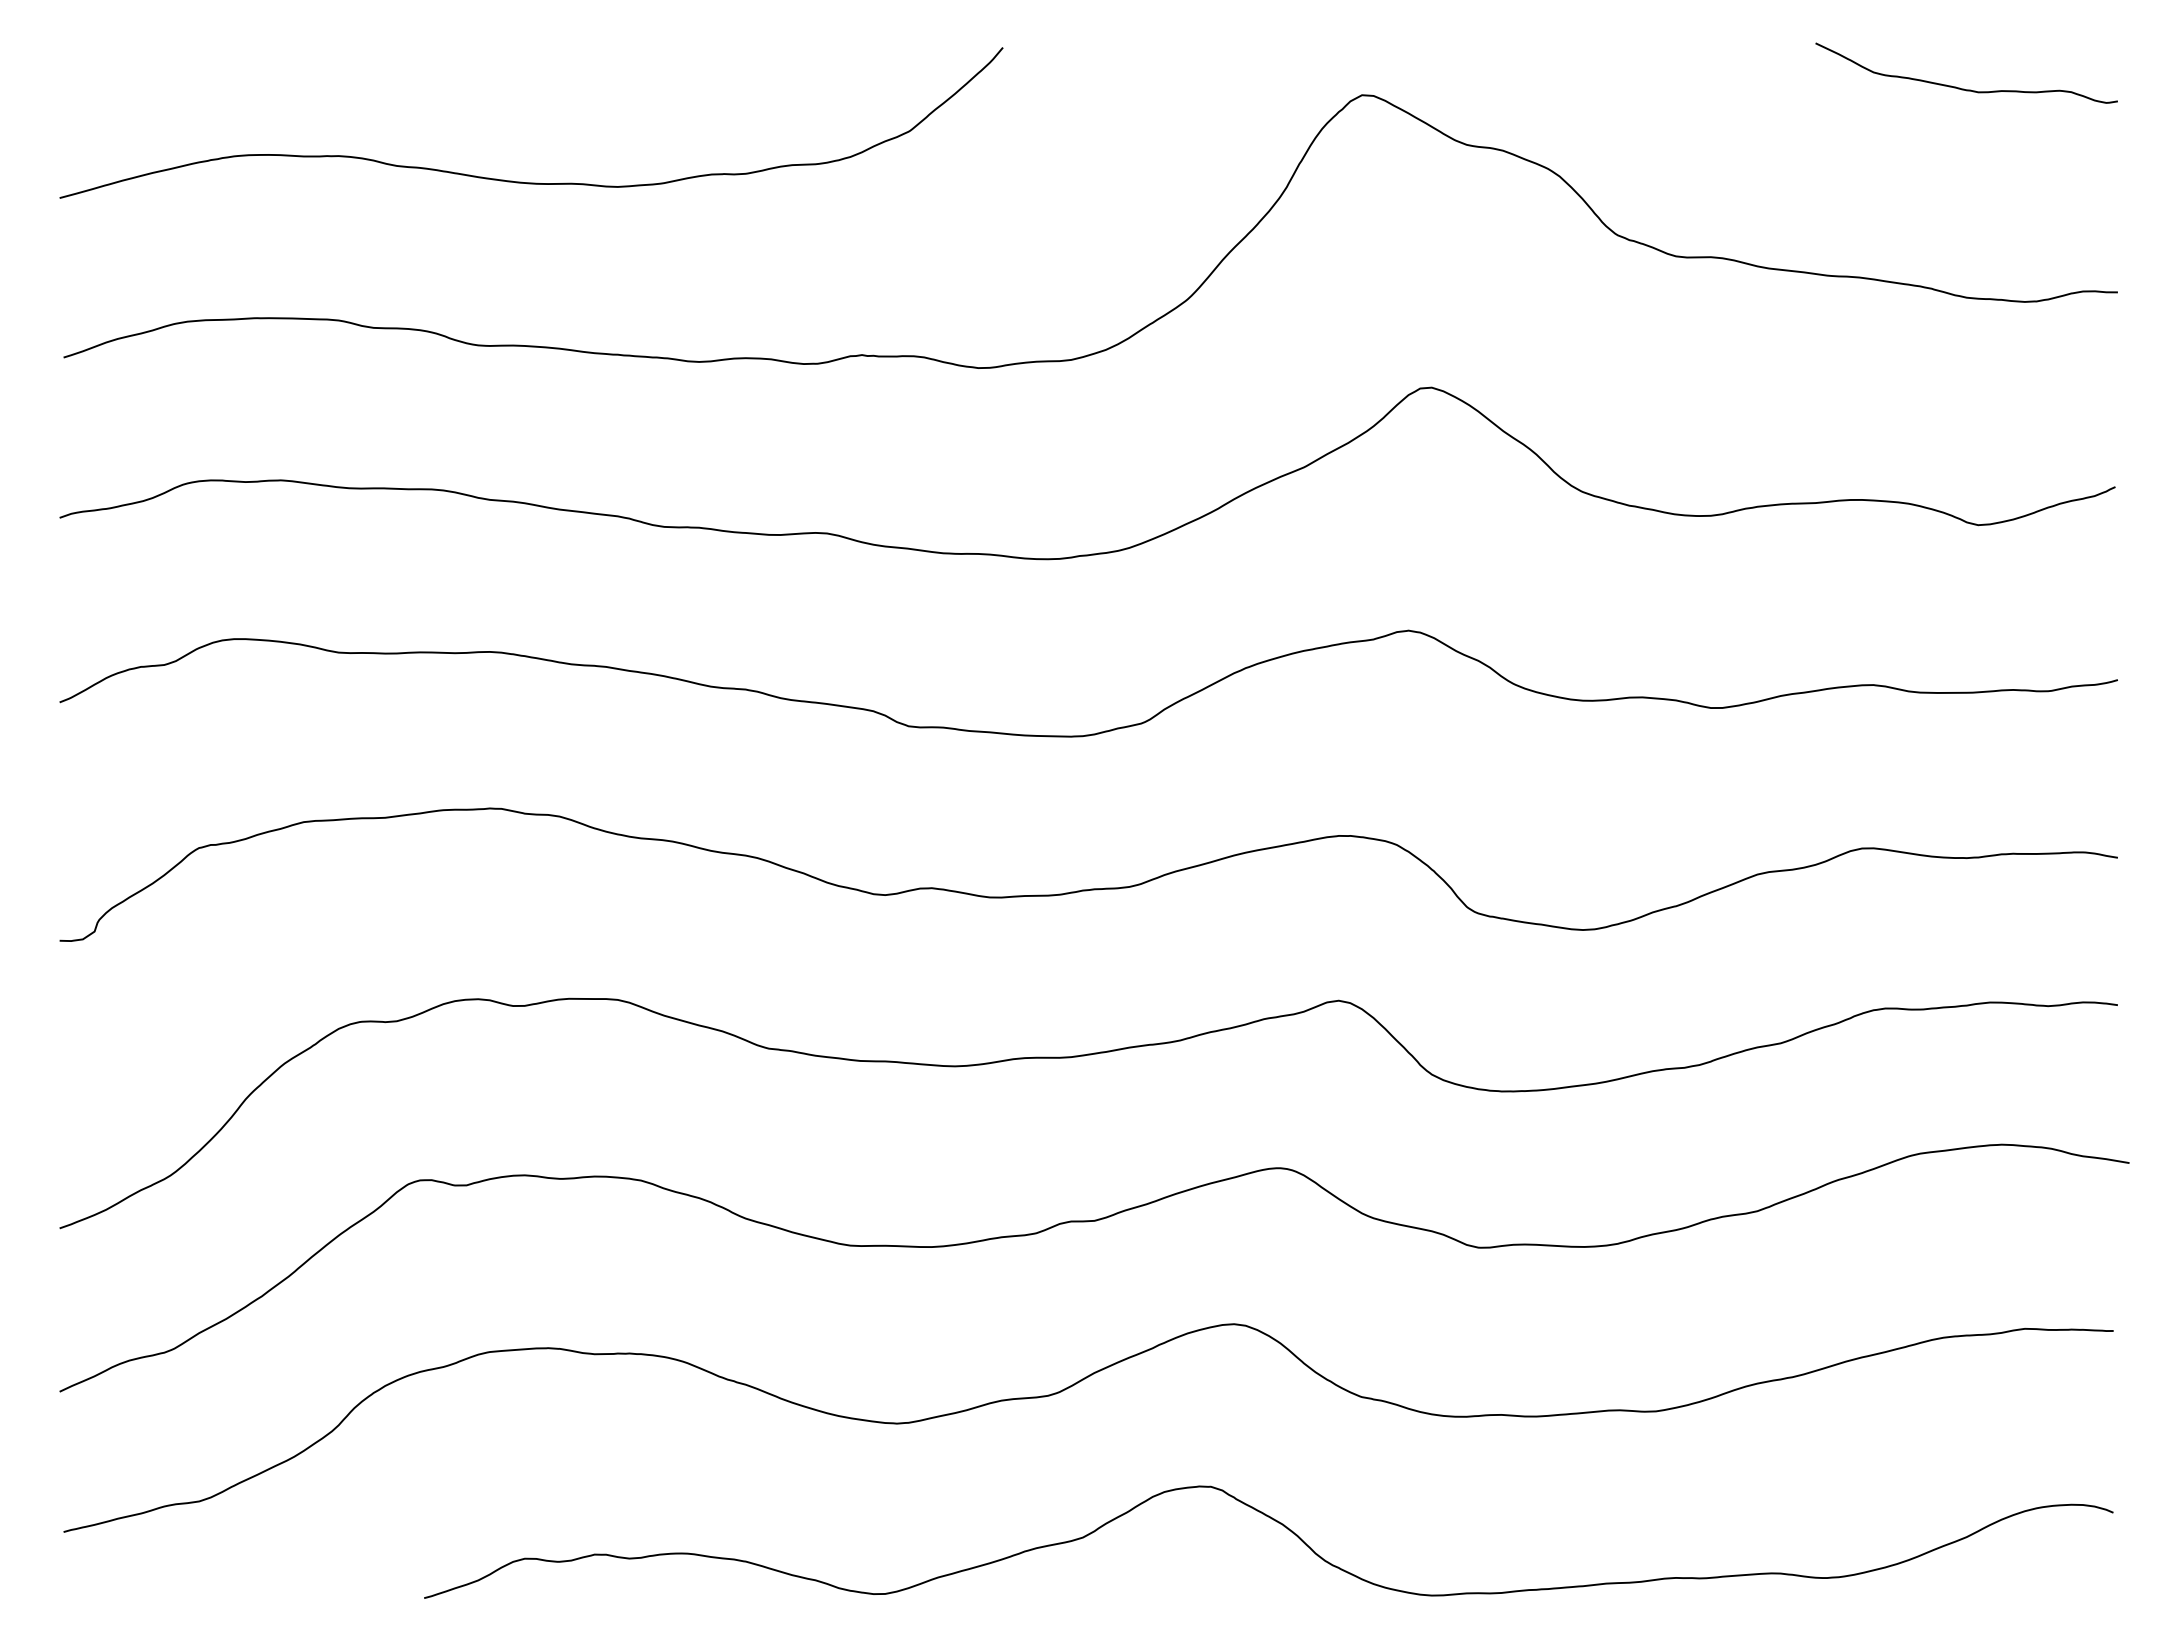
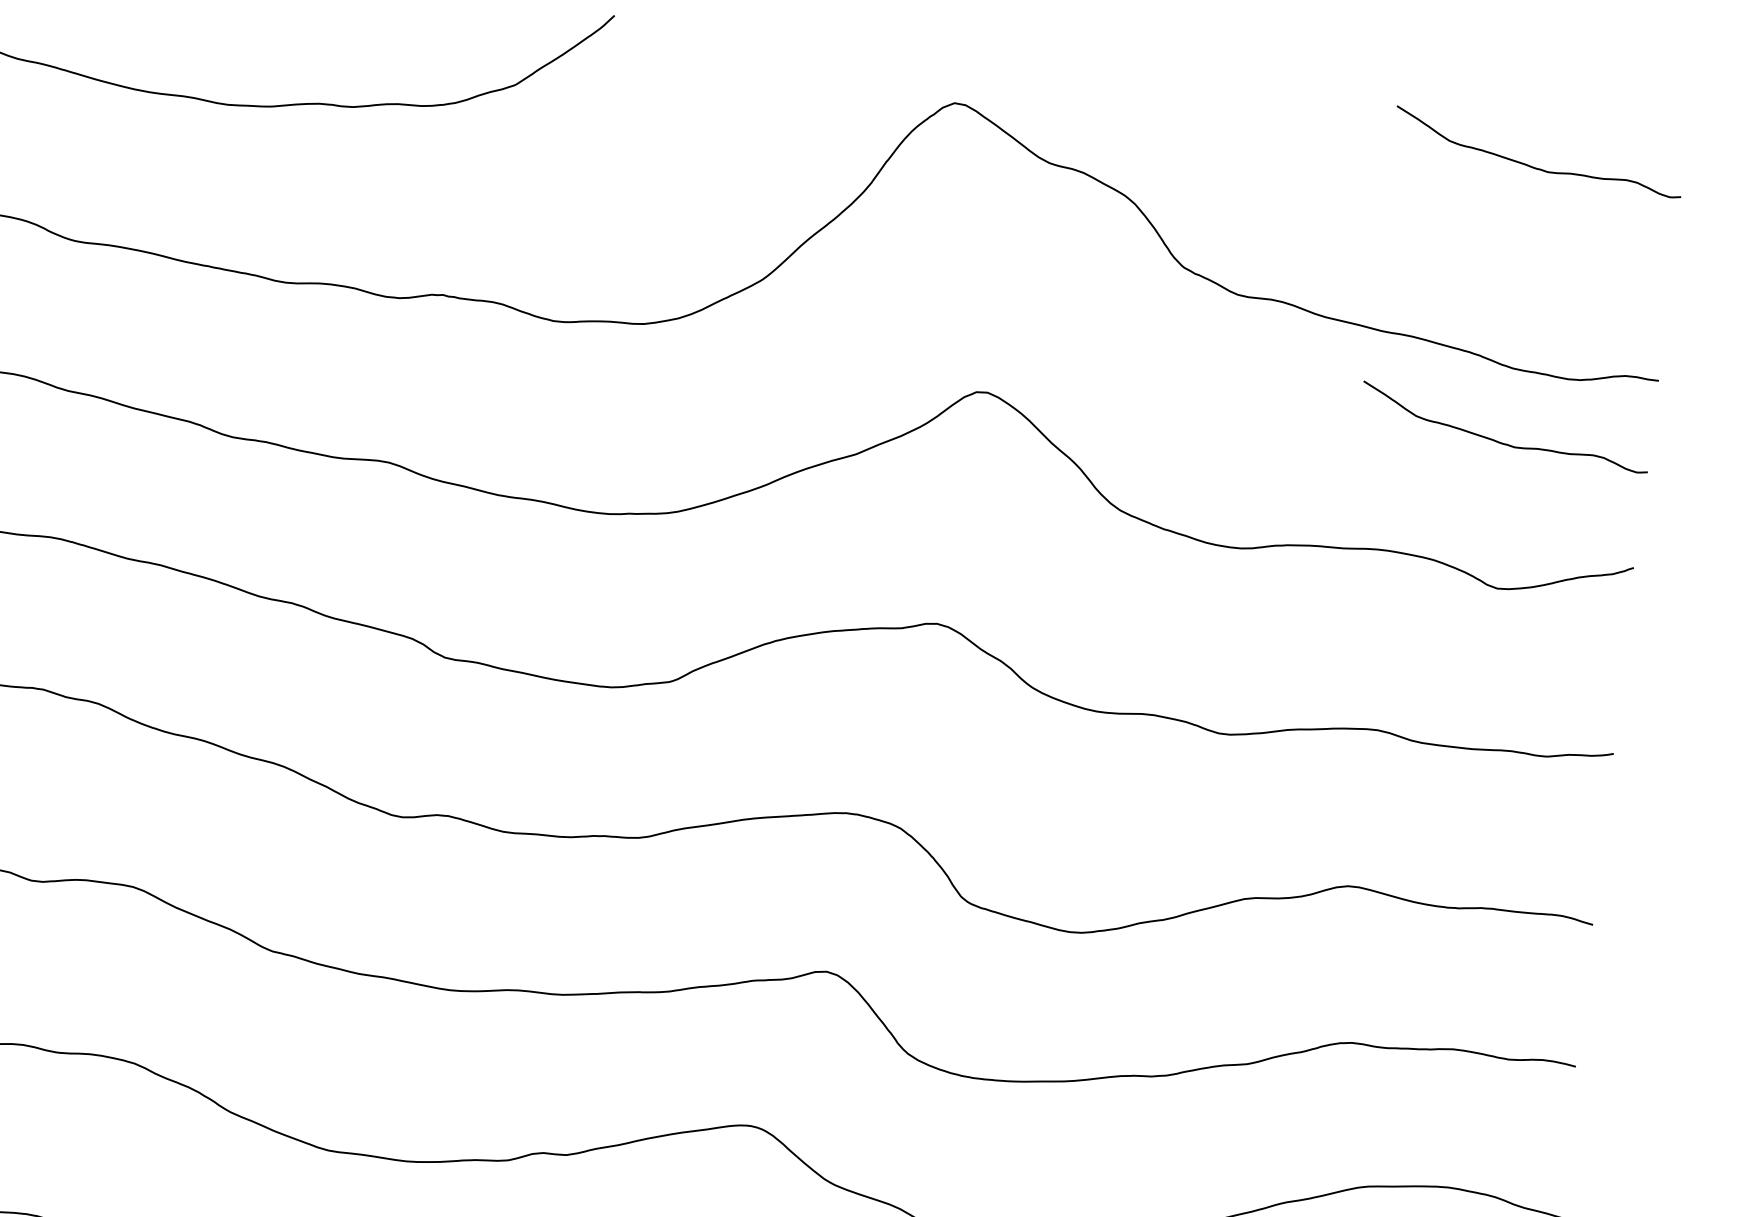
curve: (1964, 374) -> (1501, 442), added

